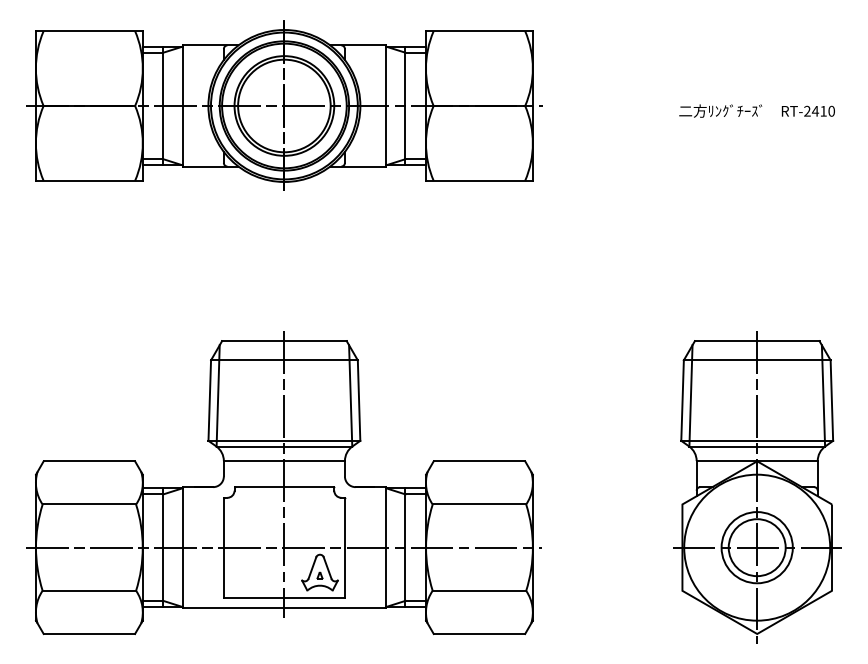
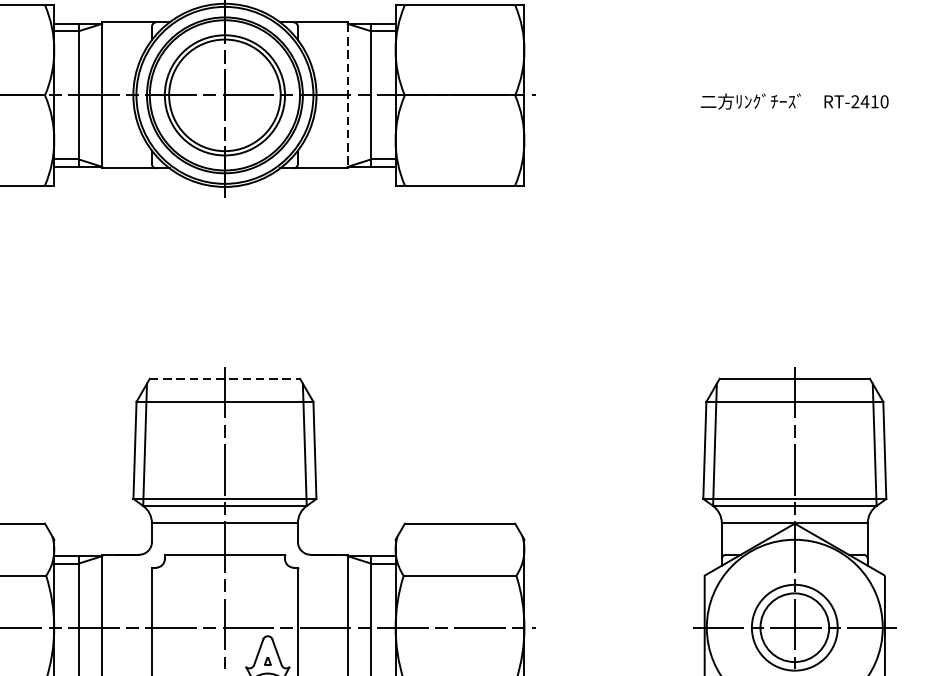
line: (386, 106) -> (347, 95), solid -> dashed
line: (284, 341) -> (225, 379), solid -> dashed

